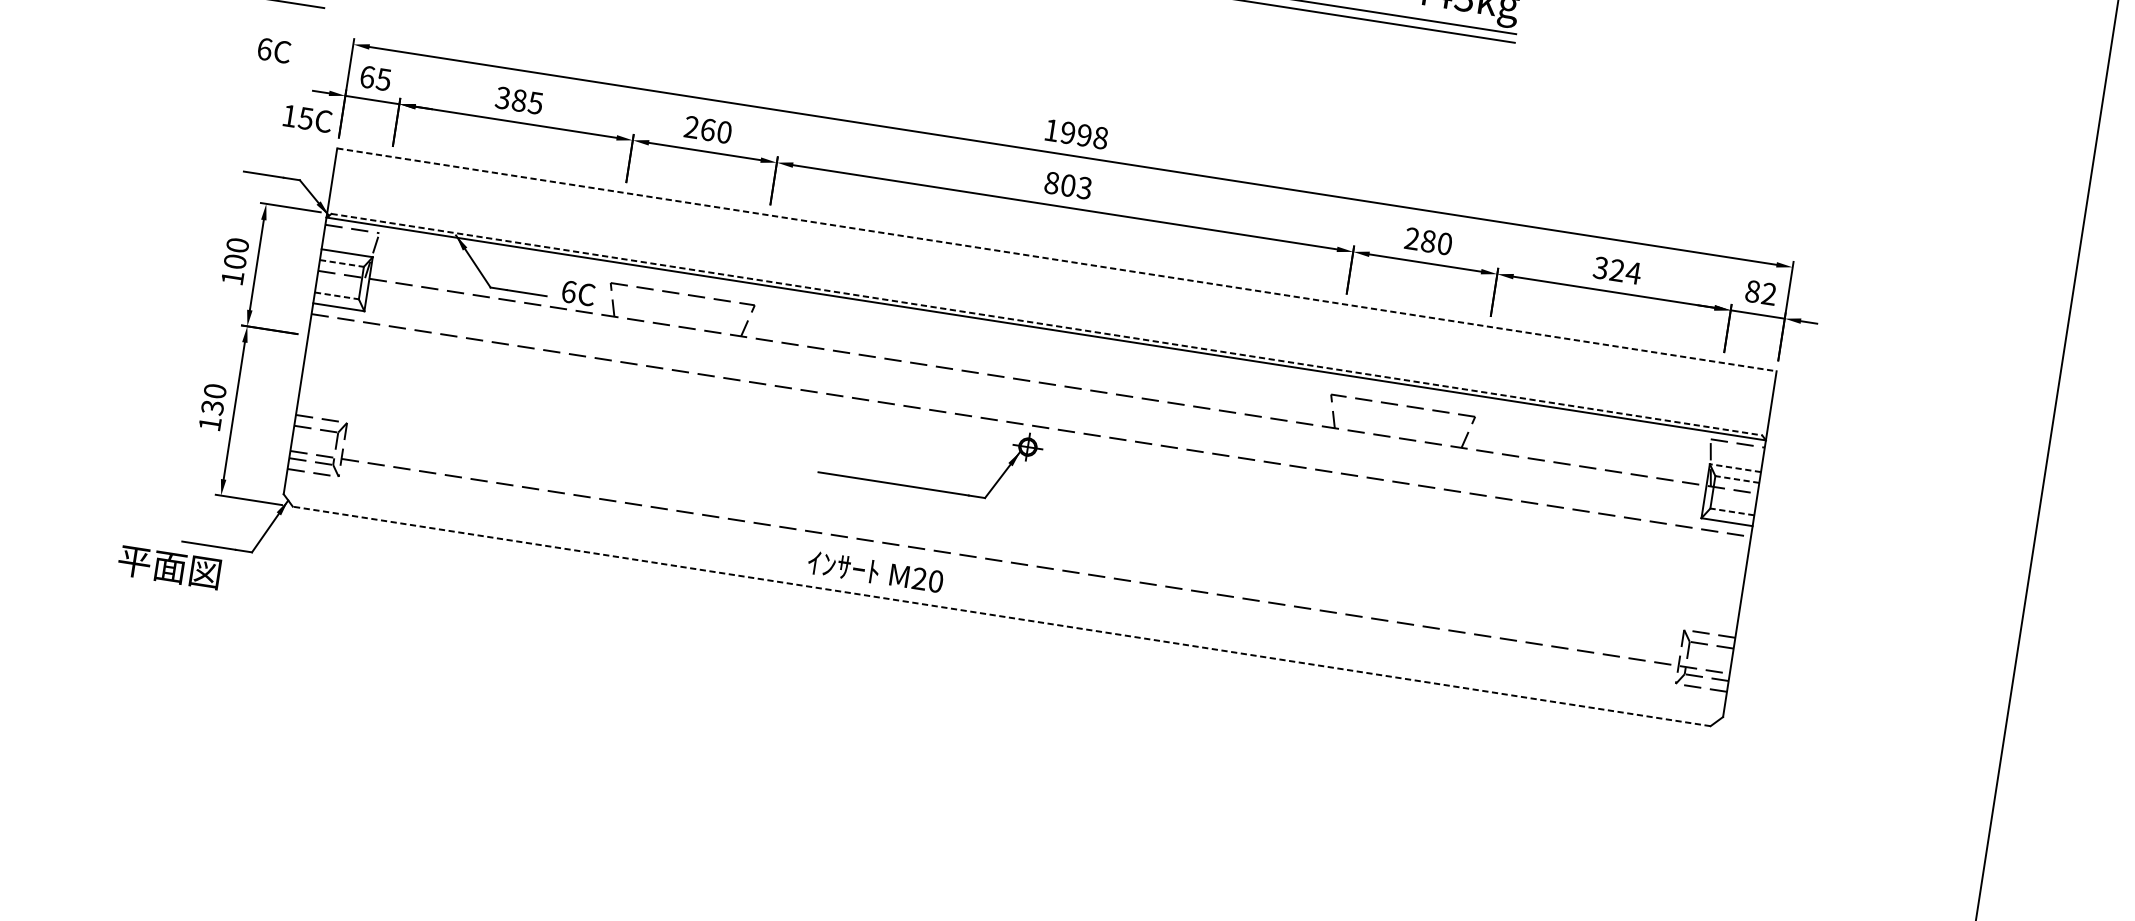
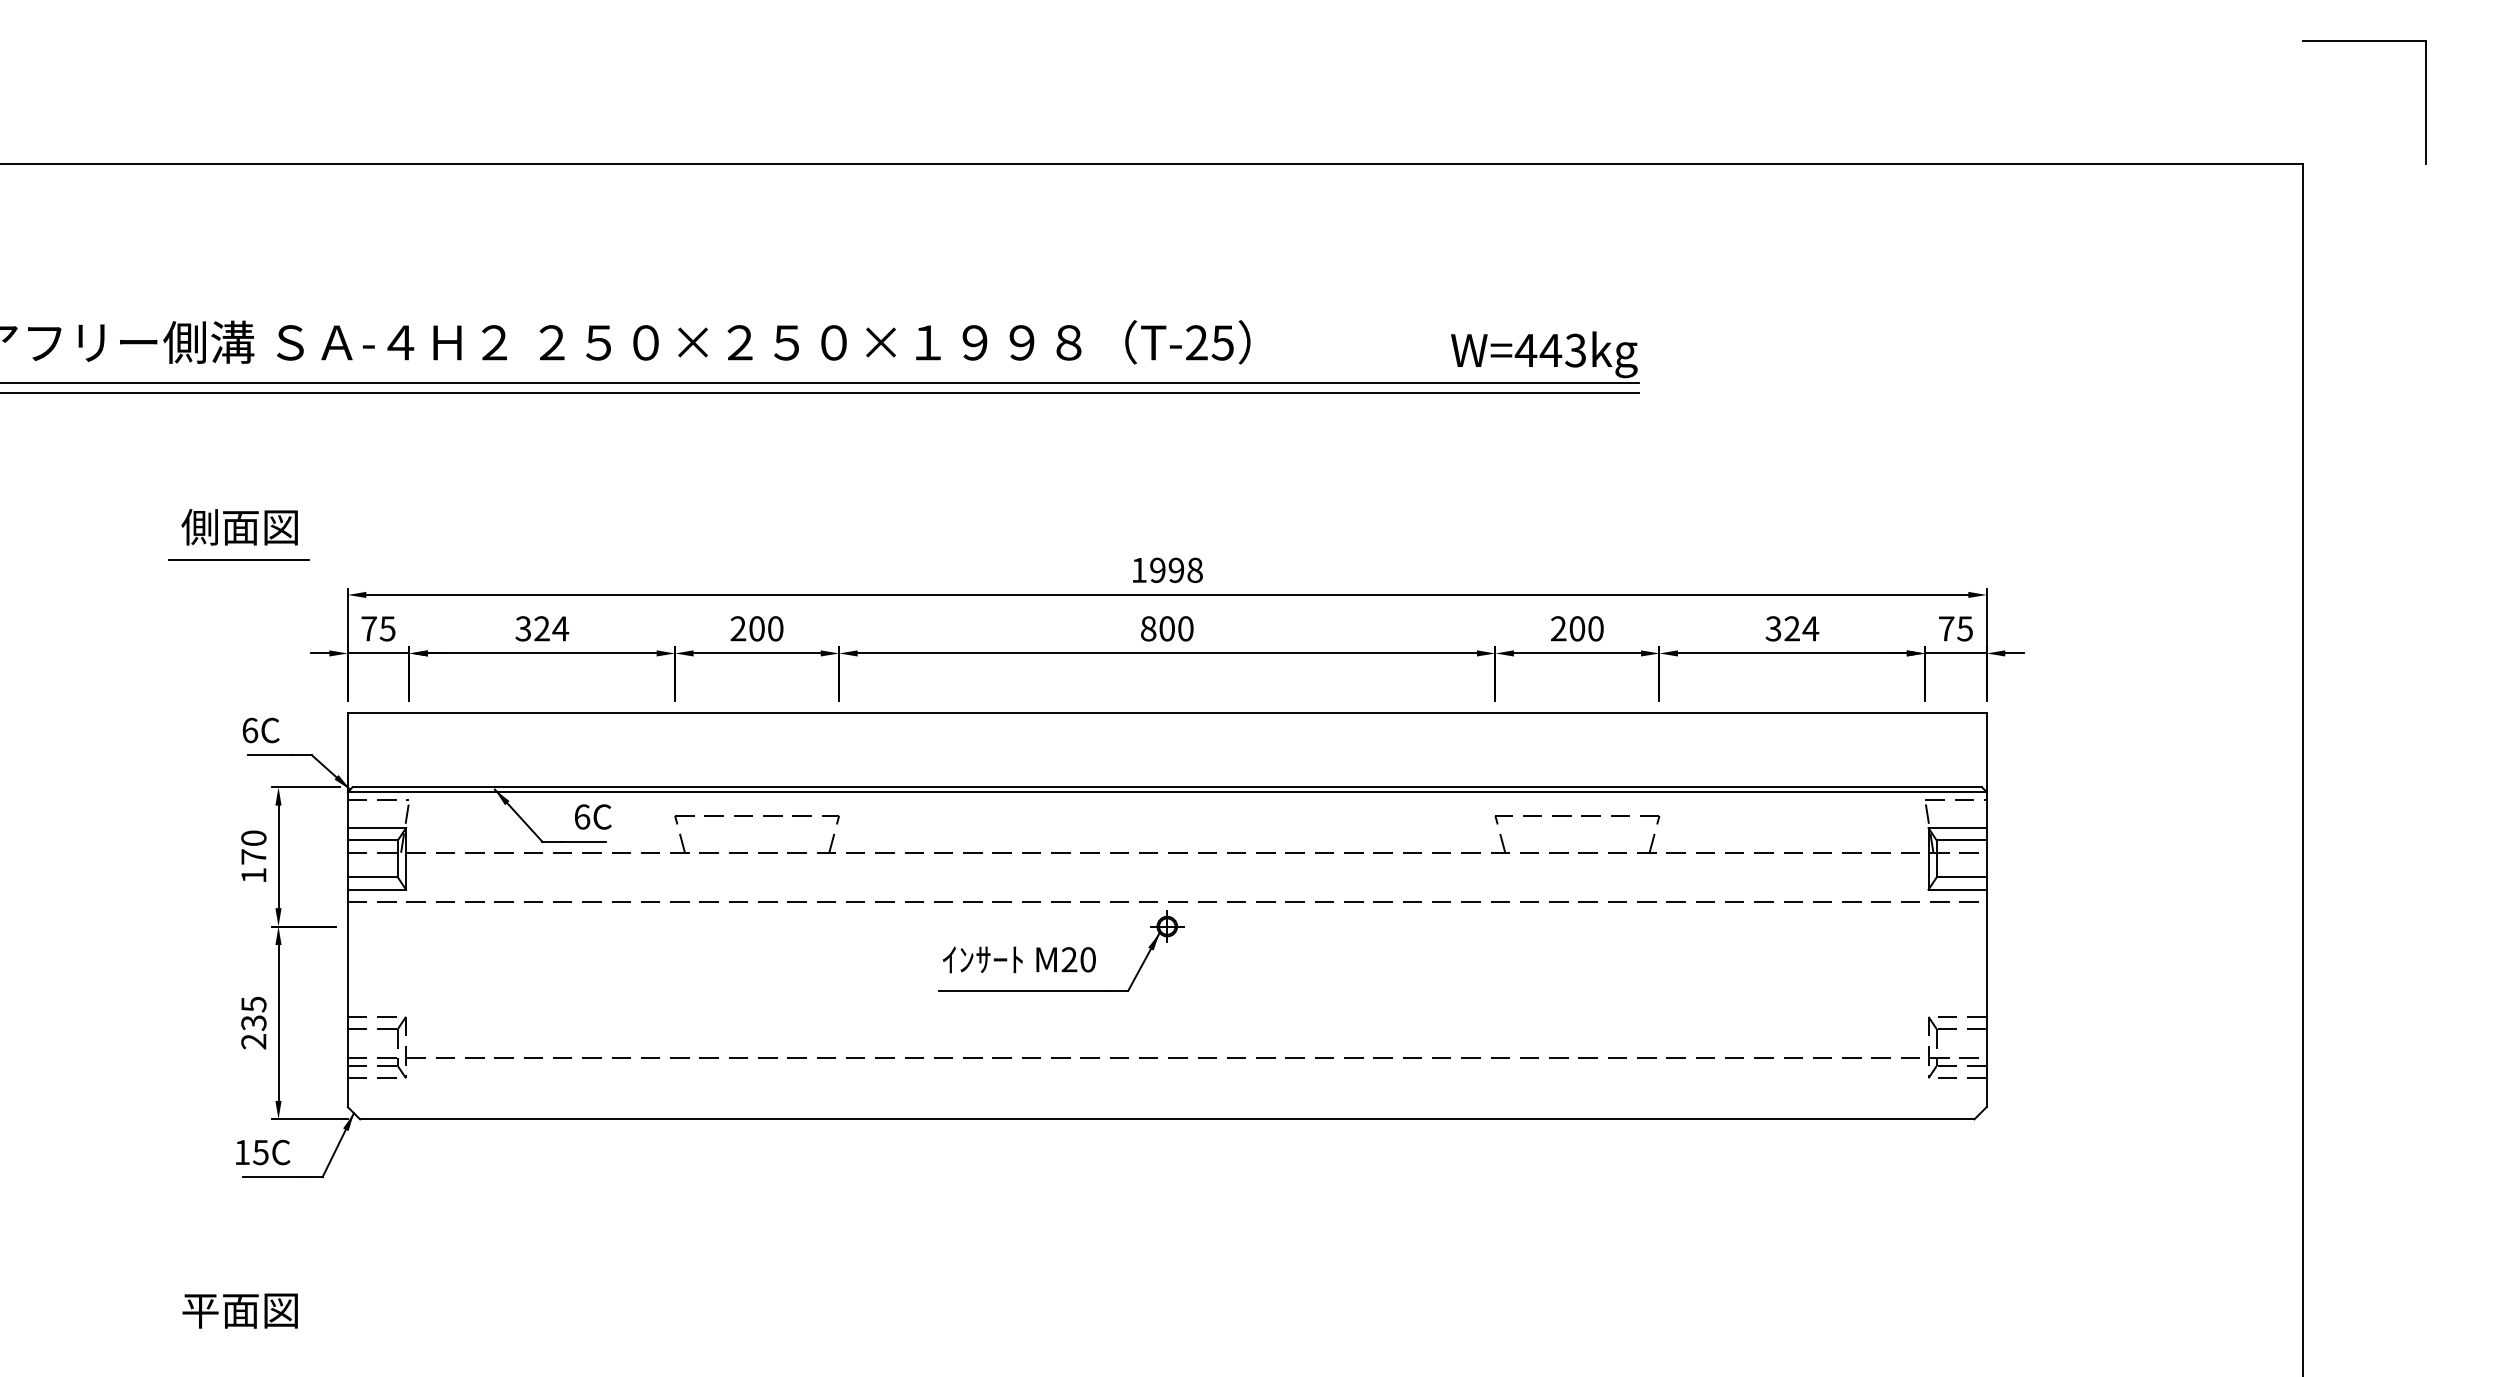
text: (273, 50) -> (260, 730), moved
text: (367, 76) -> (369, 628), 65 -> 75
text: (527, 101) -> (551, 628), 385 -> 324
text: (308, 118) -> (263, 1152), moved
text: (707, 129) -> (756, 628), 260 -> 200
text: (1084, 187) -> (1185, 628), 803 -> 800
text: (1428, 241) -> (1577, 628), 280 -> 200
line: (1057, 260) -> (1167, 713), dashed -> solid
text: (234, 261) -> (253, 856), 100 -> 170
line: (342, 263) -> (373, 840), dashed -> solid
text: (1760, 292) -> (1955, 628), 82 -> 75
text: (578, 293) -> (593, 816), moved
line: (337, 296) -> (373, 877), dashed -> solid
line: (1047, 325) -> (1167, 787), dashed -> solid
text: (212, 407) -> (253, 1022), 130 -> 235
line: (1735, 468) -> (1957, 828), dashed -> solid
line: (1737, 479) -> (1961, 840), dashed -> solid
line: (1732, 512) -> (1961, 877), dashed -> solid
text: (168, 566) -> (239, 1310), moved
text: (875, 571) -> (1019, 959), moved
line: (1001, 616) -> (1166, 1119), dashed -> solid

